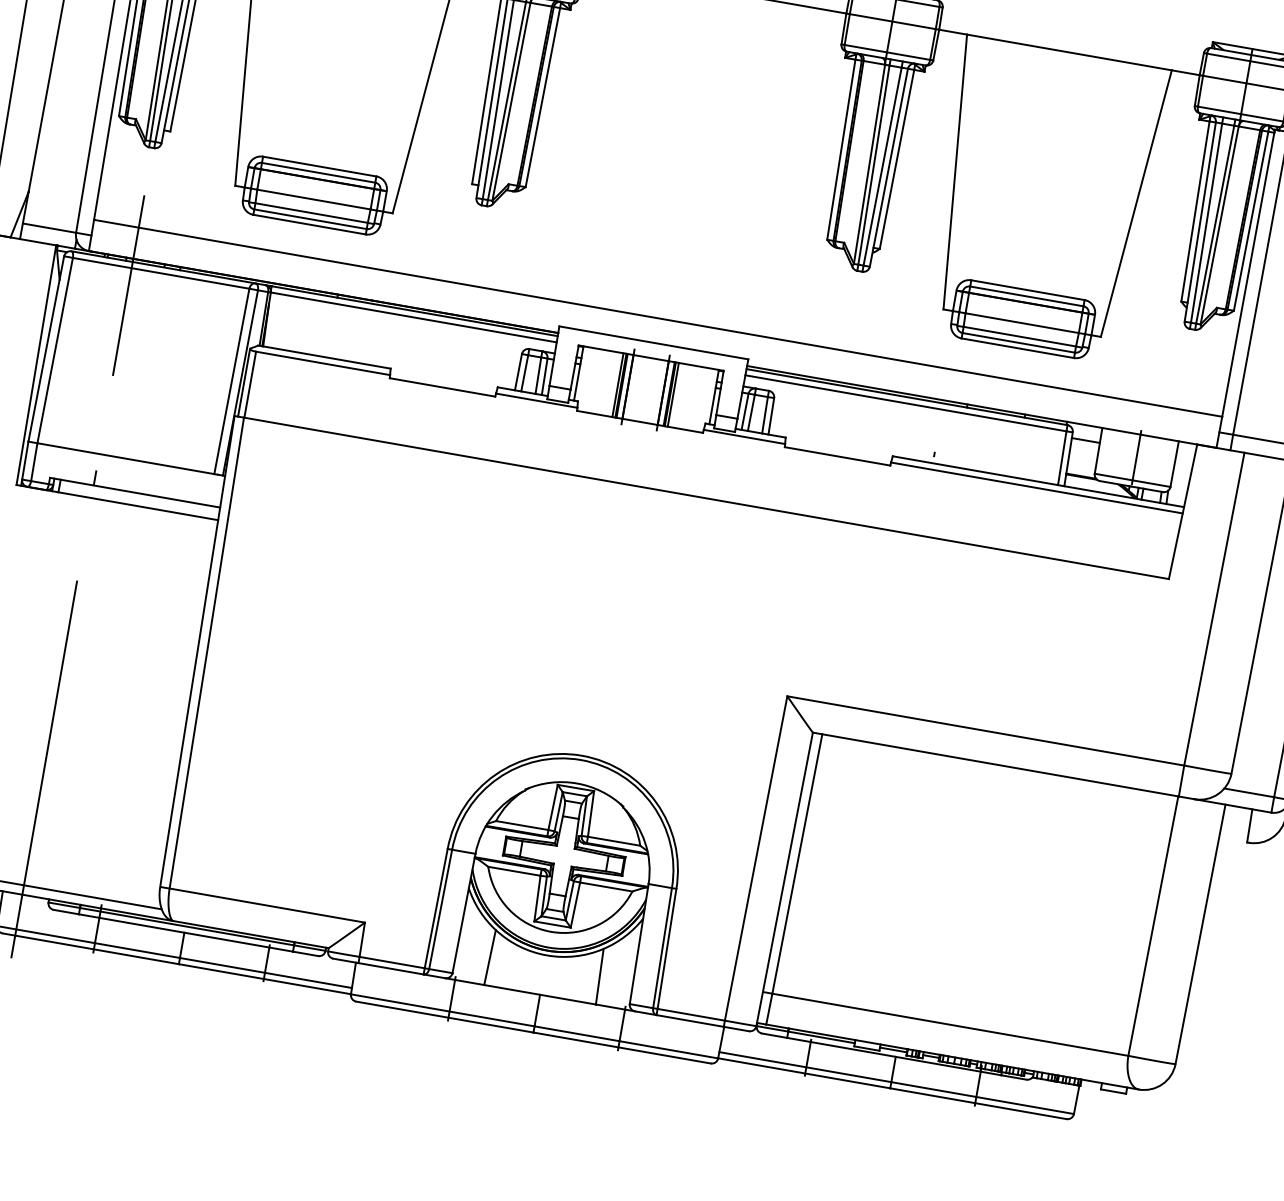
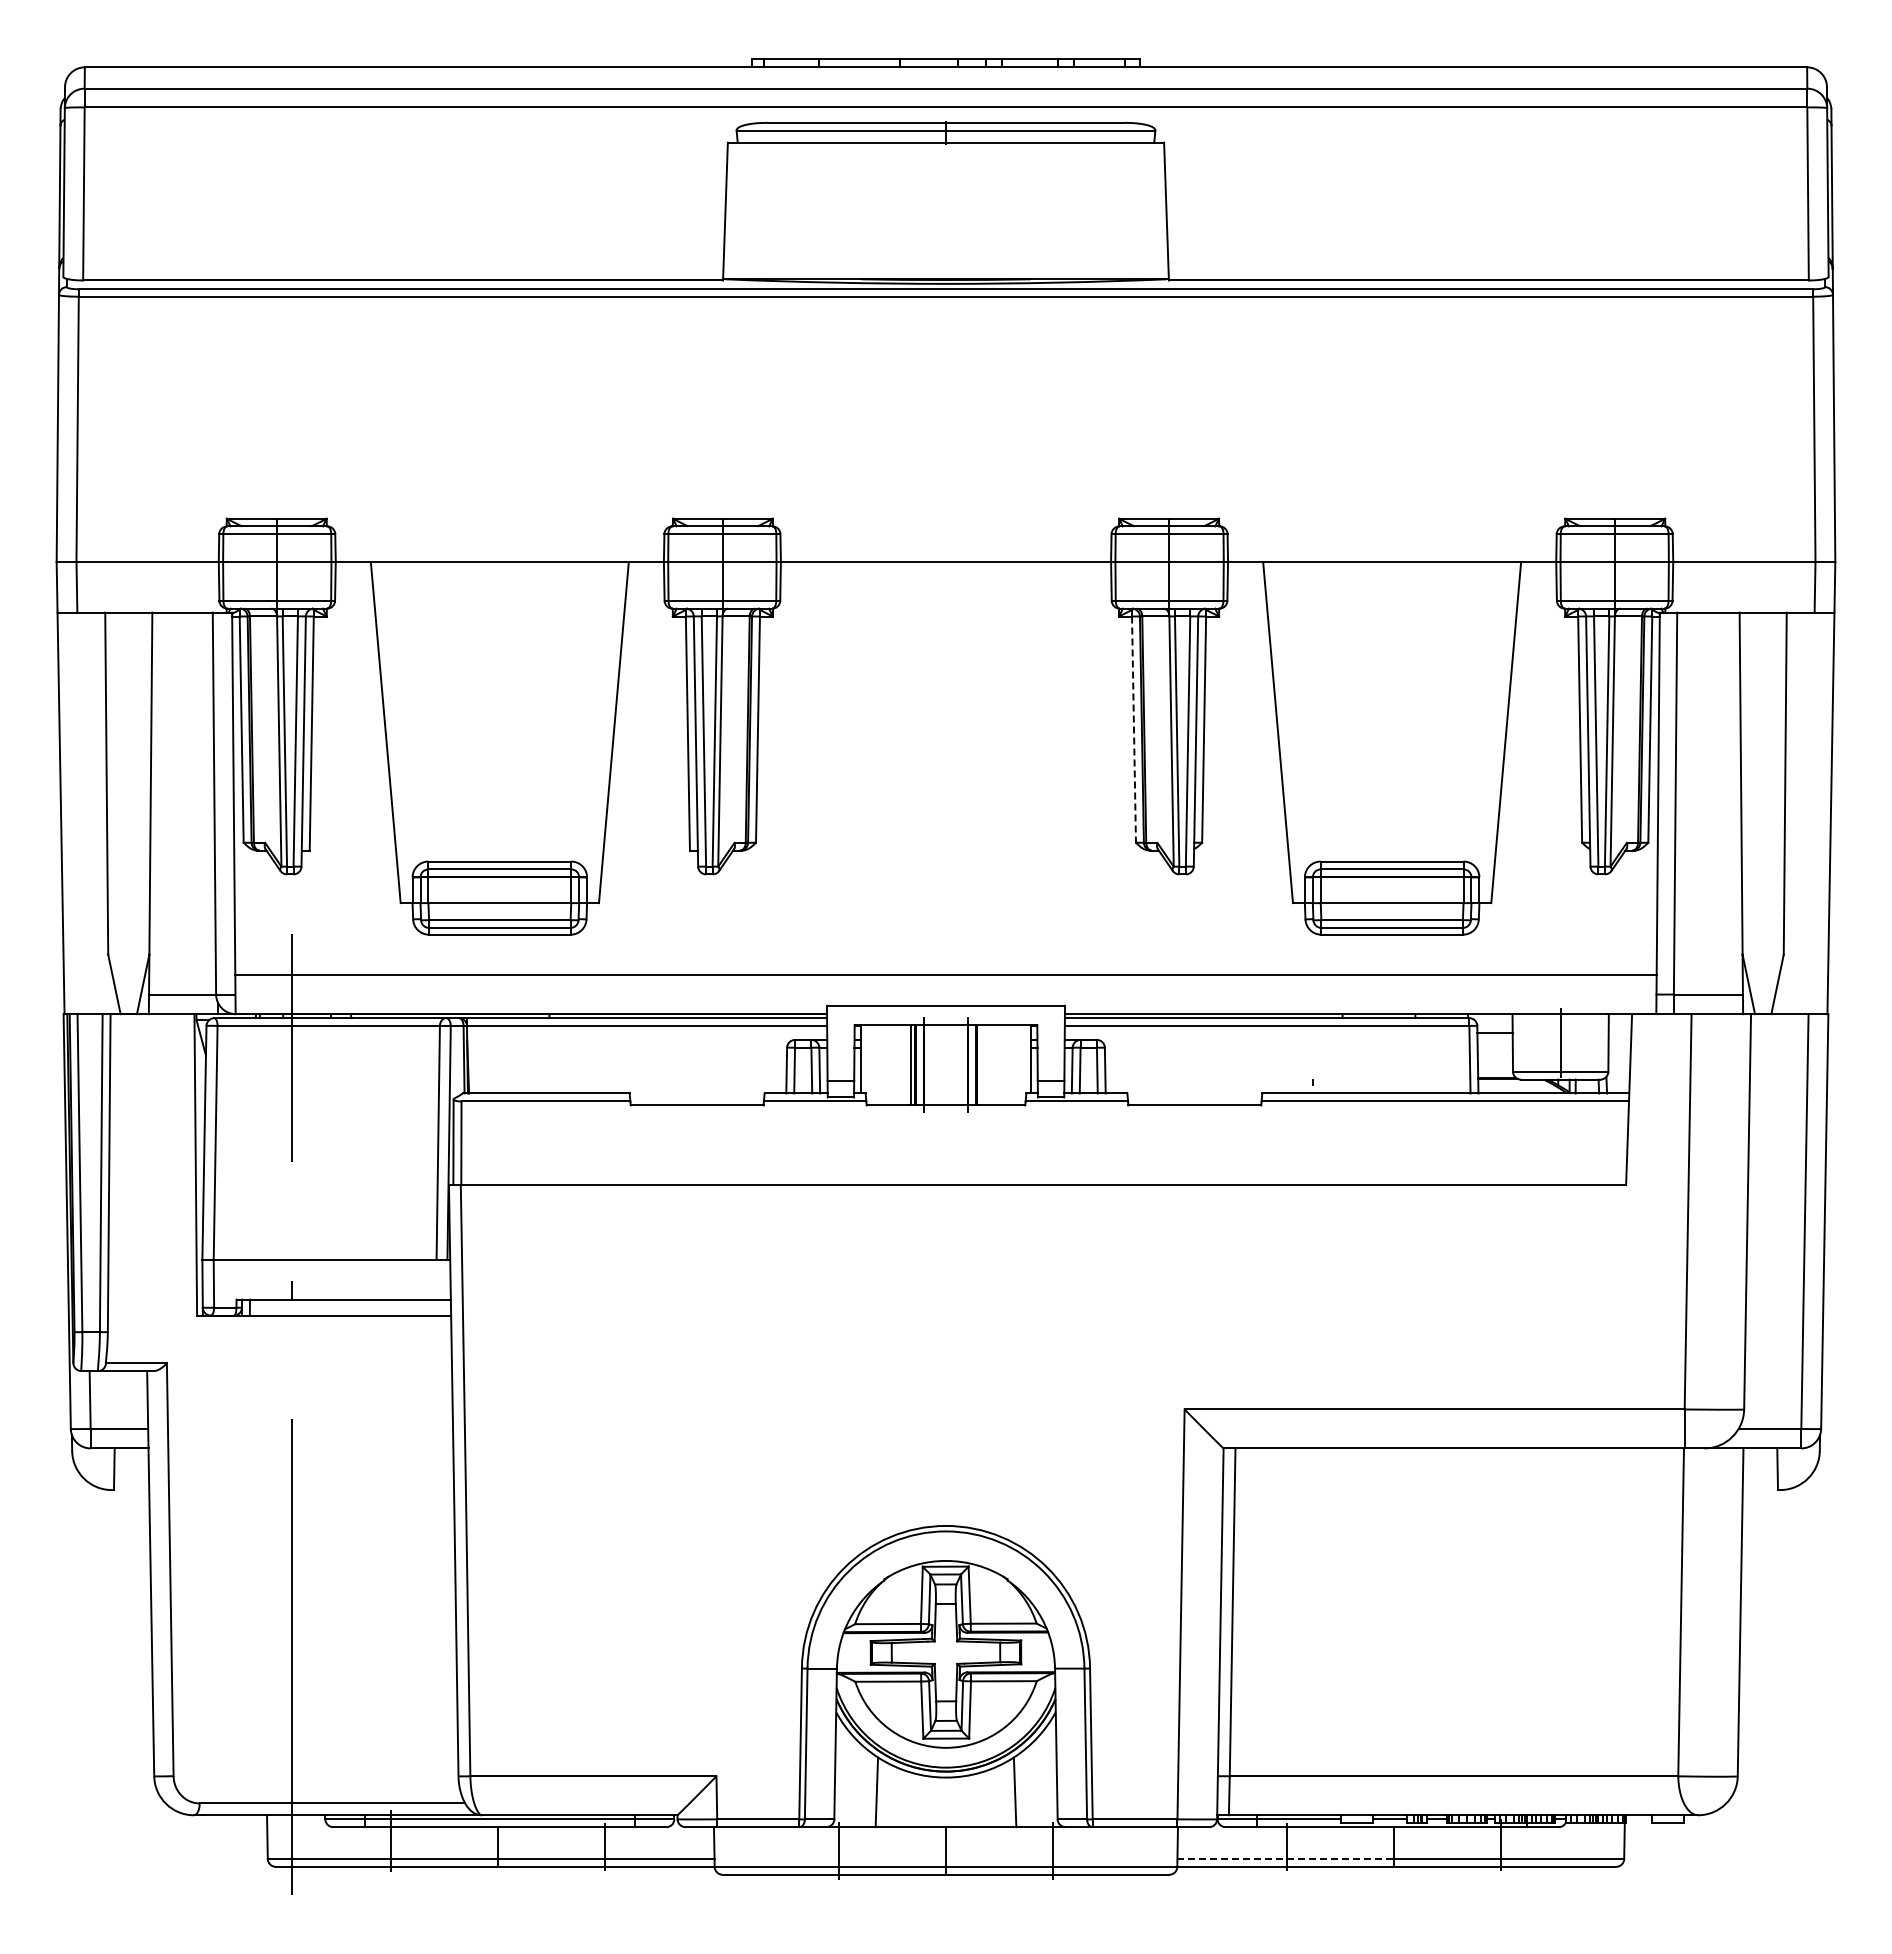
line: (841, 150) -> (1134, 730), solid -> dashed
line: (672, 395) -> (980, 1065), removed
line: (805, 1067) -> (1286, 1859), solid -> dashed

